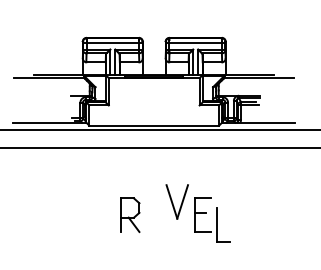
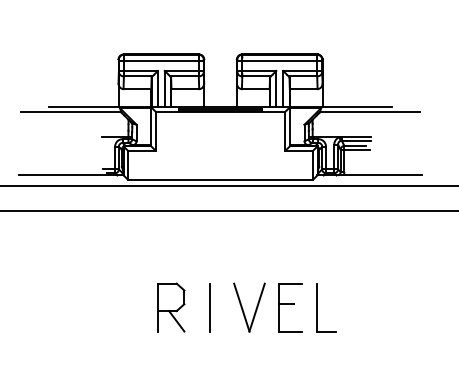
part: (173, 202) -> (243, 308), moved
part: (130, 215) -> (171, 307), moved
line: (146, 215) -> (209, 307), added
part: (217, 224) -> (317, 307), moved

